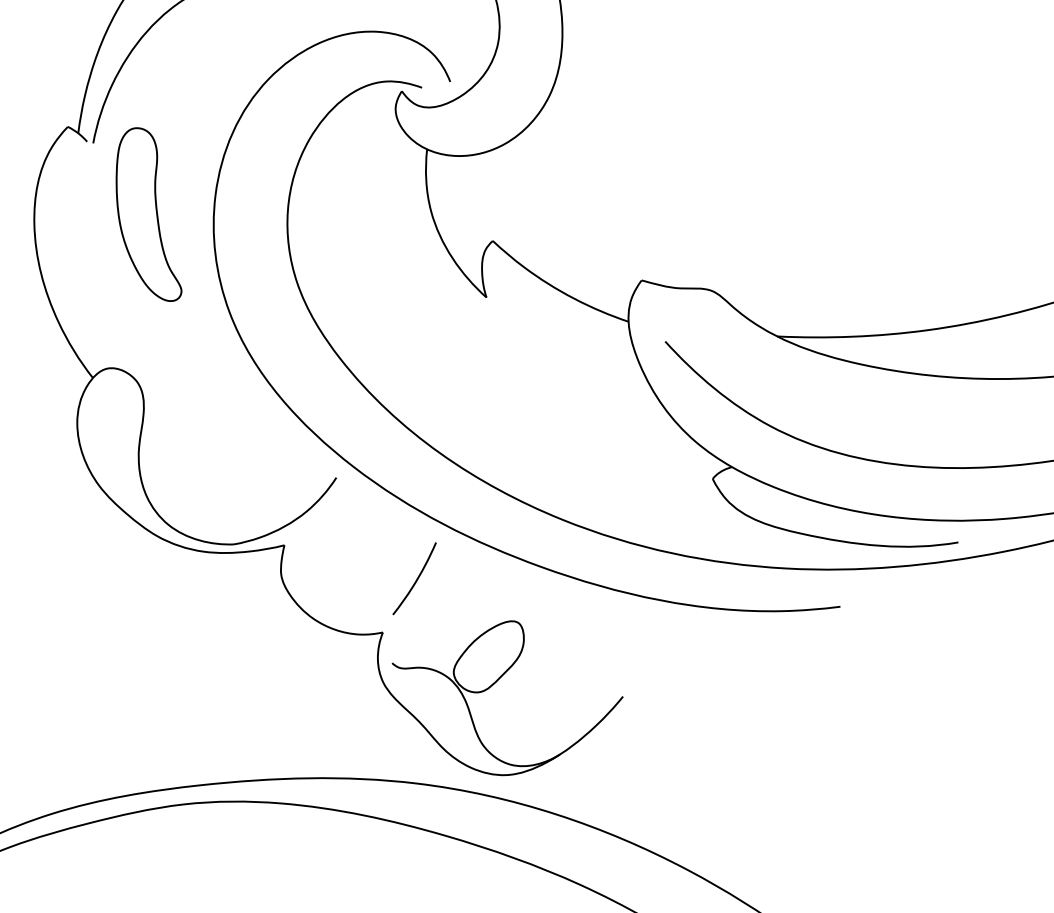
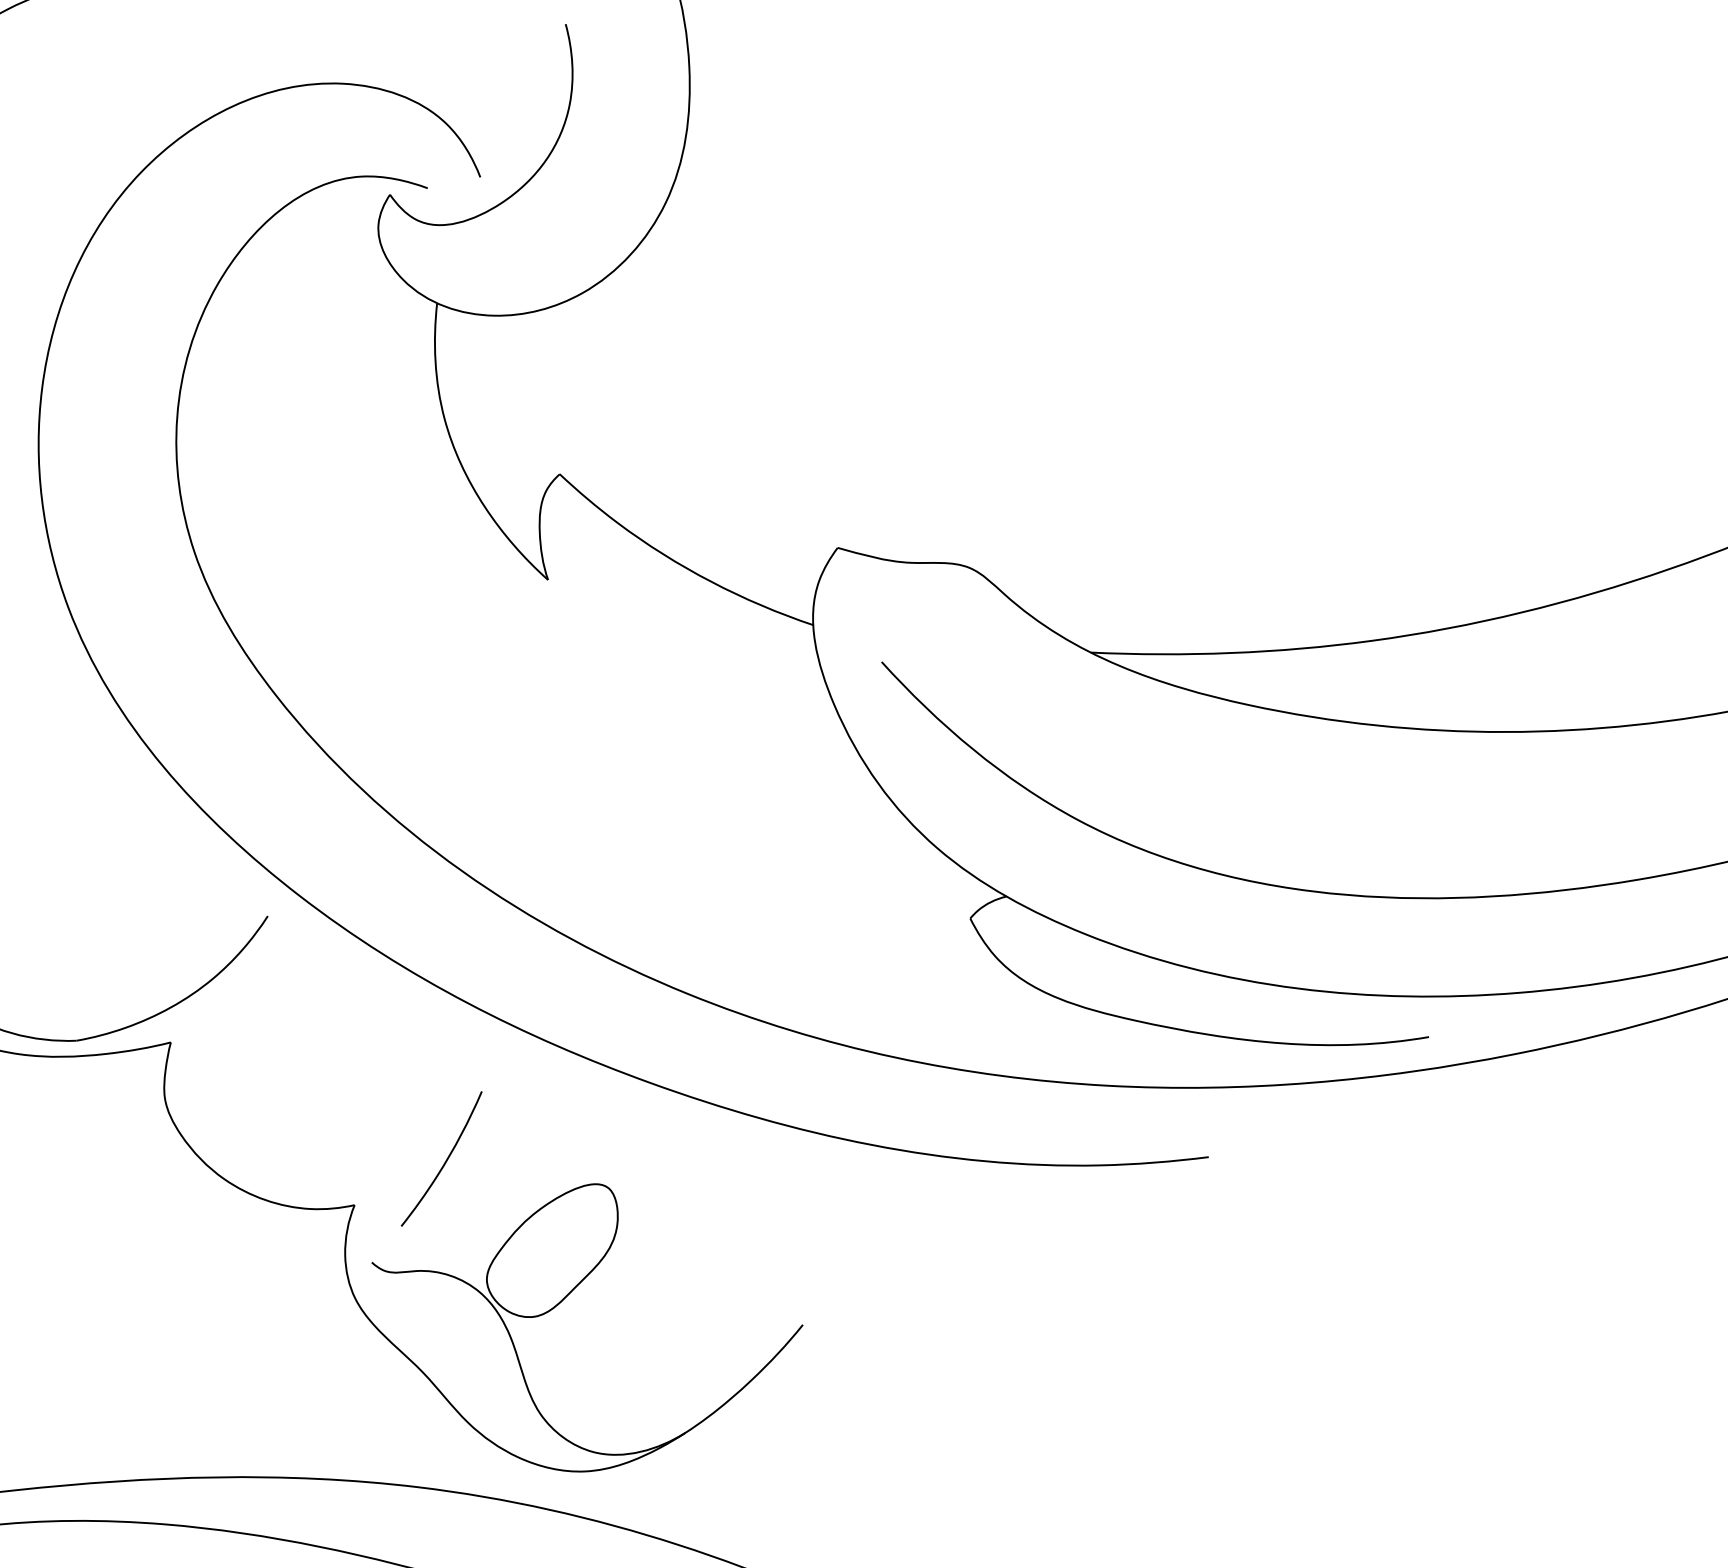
curve: (416, 578) -> (445, 1158), moved

